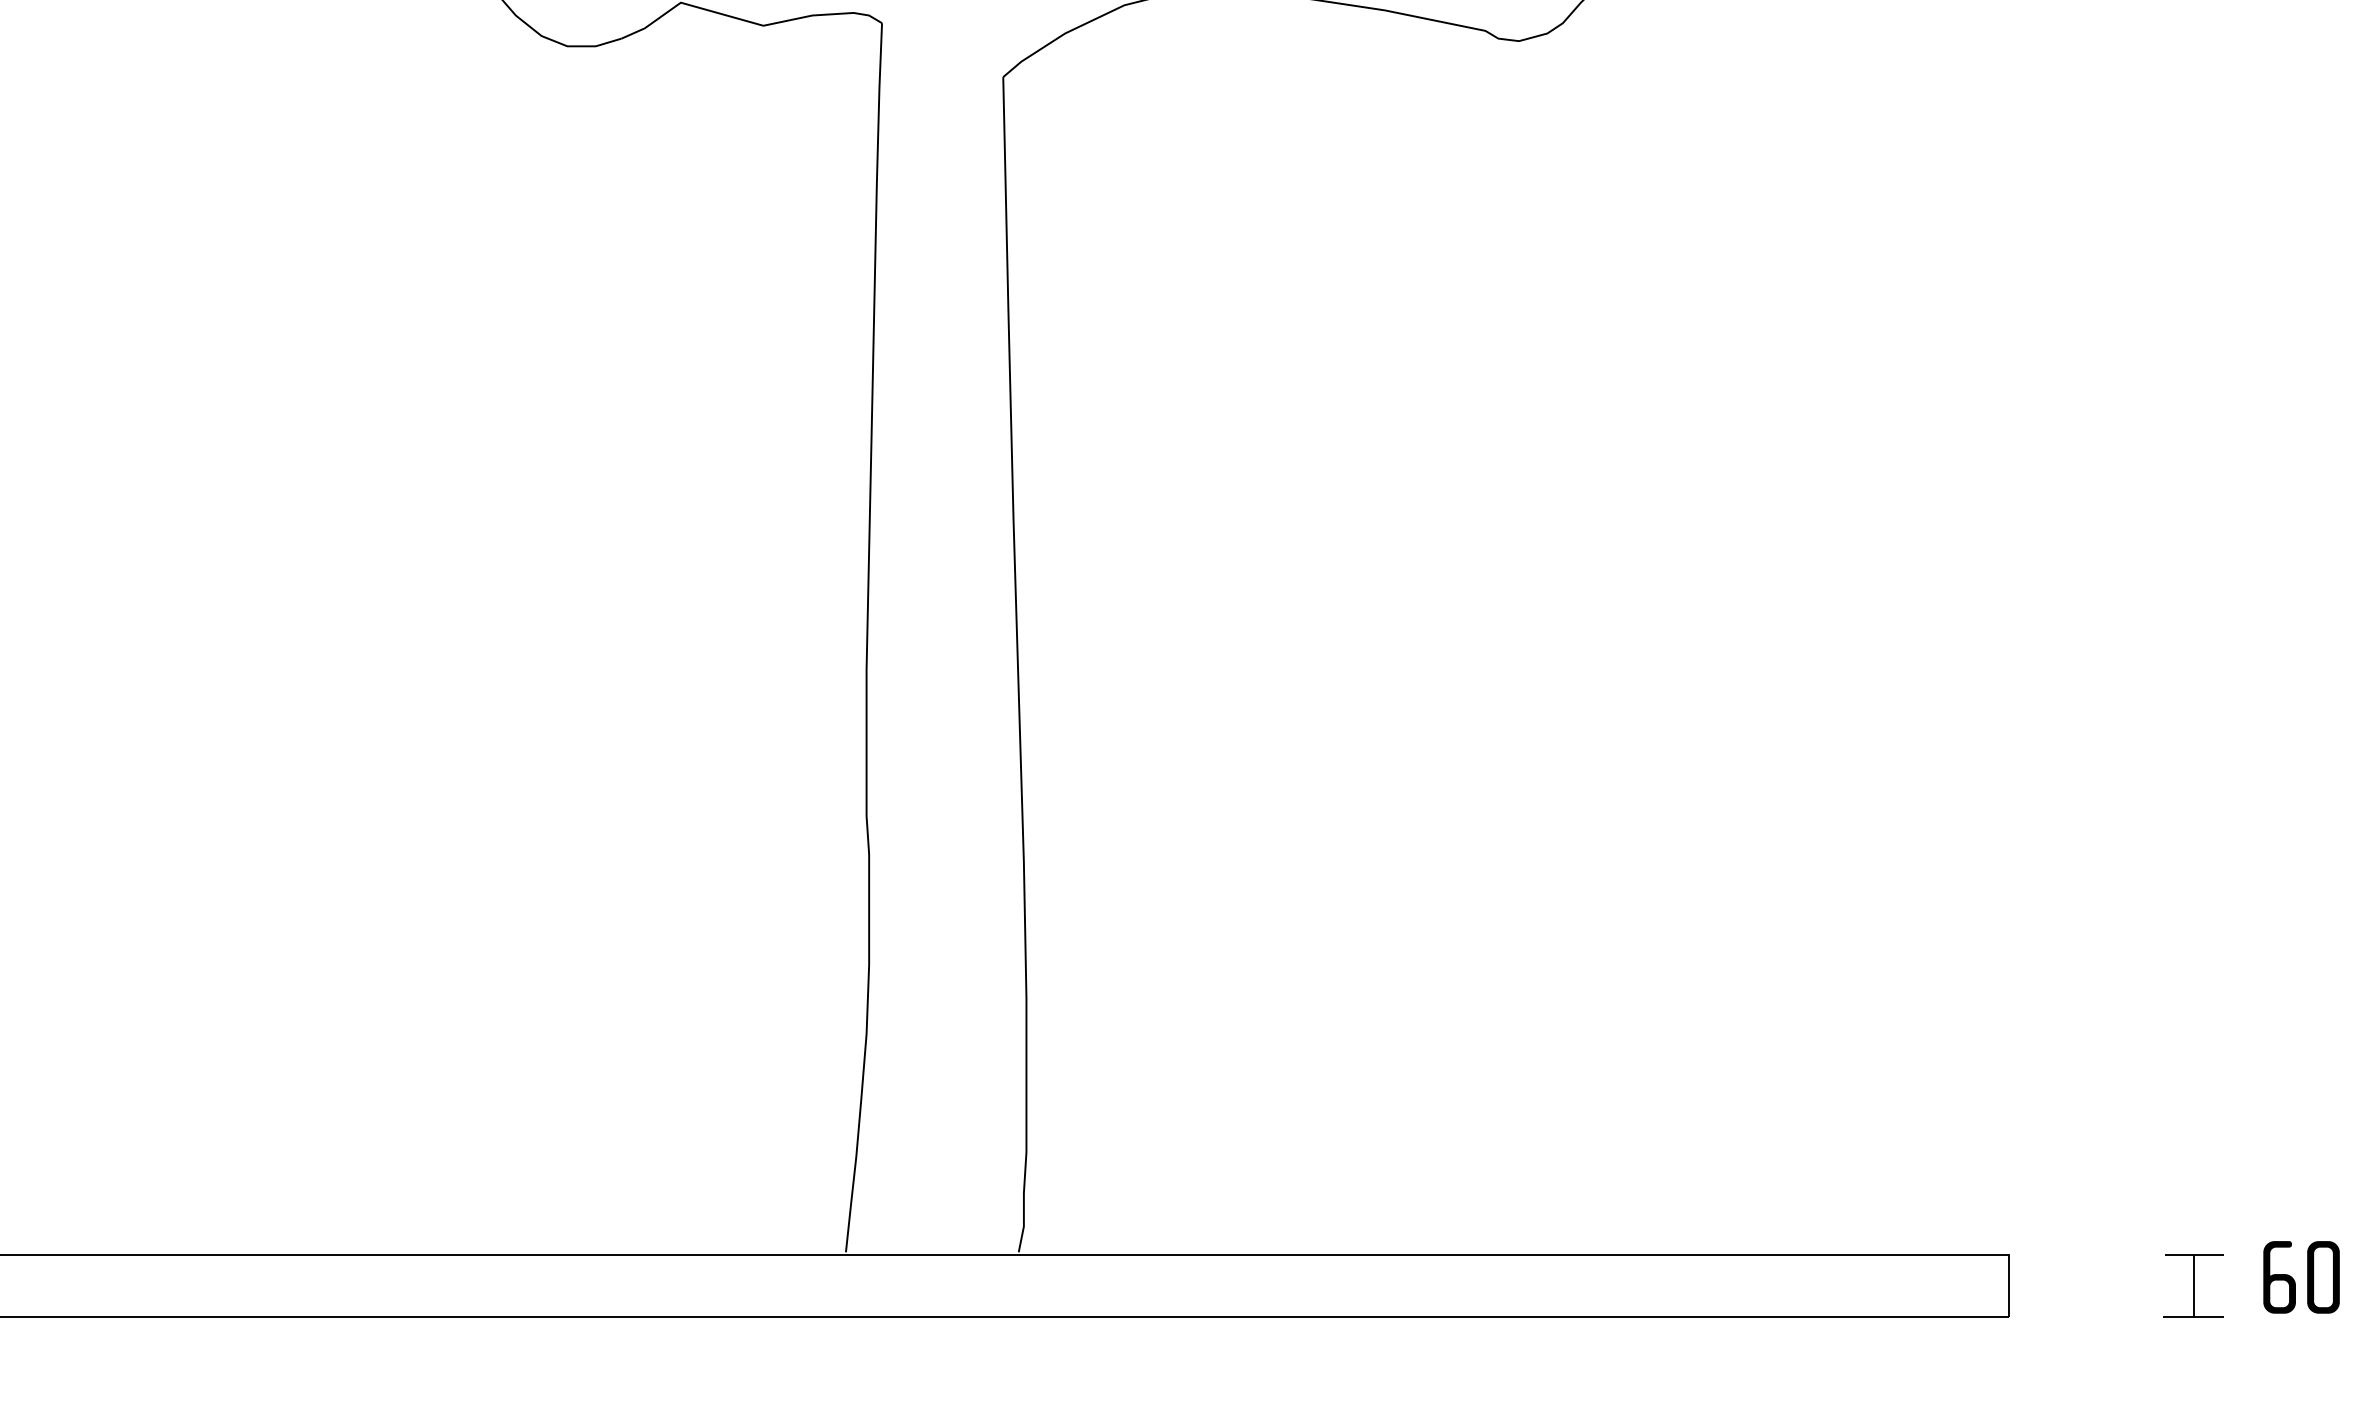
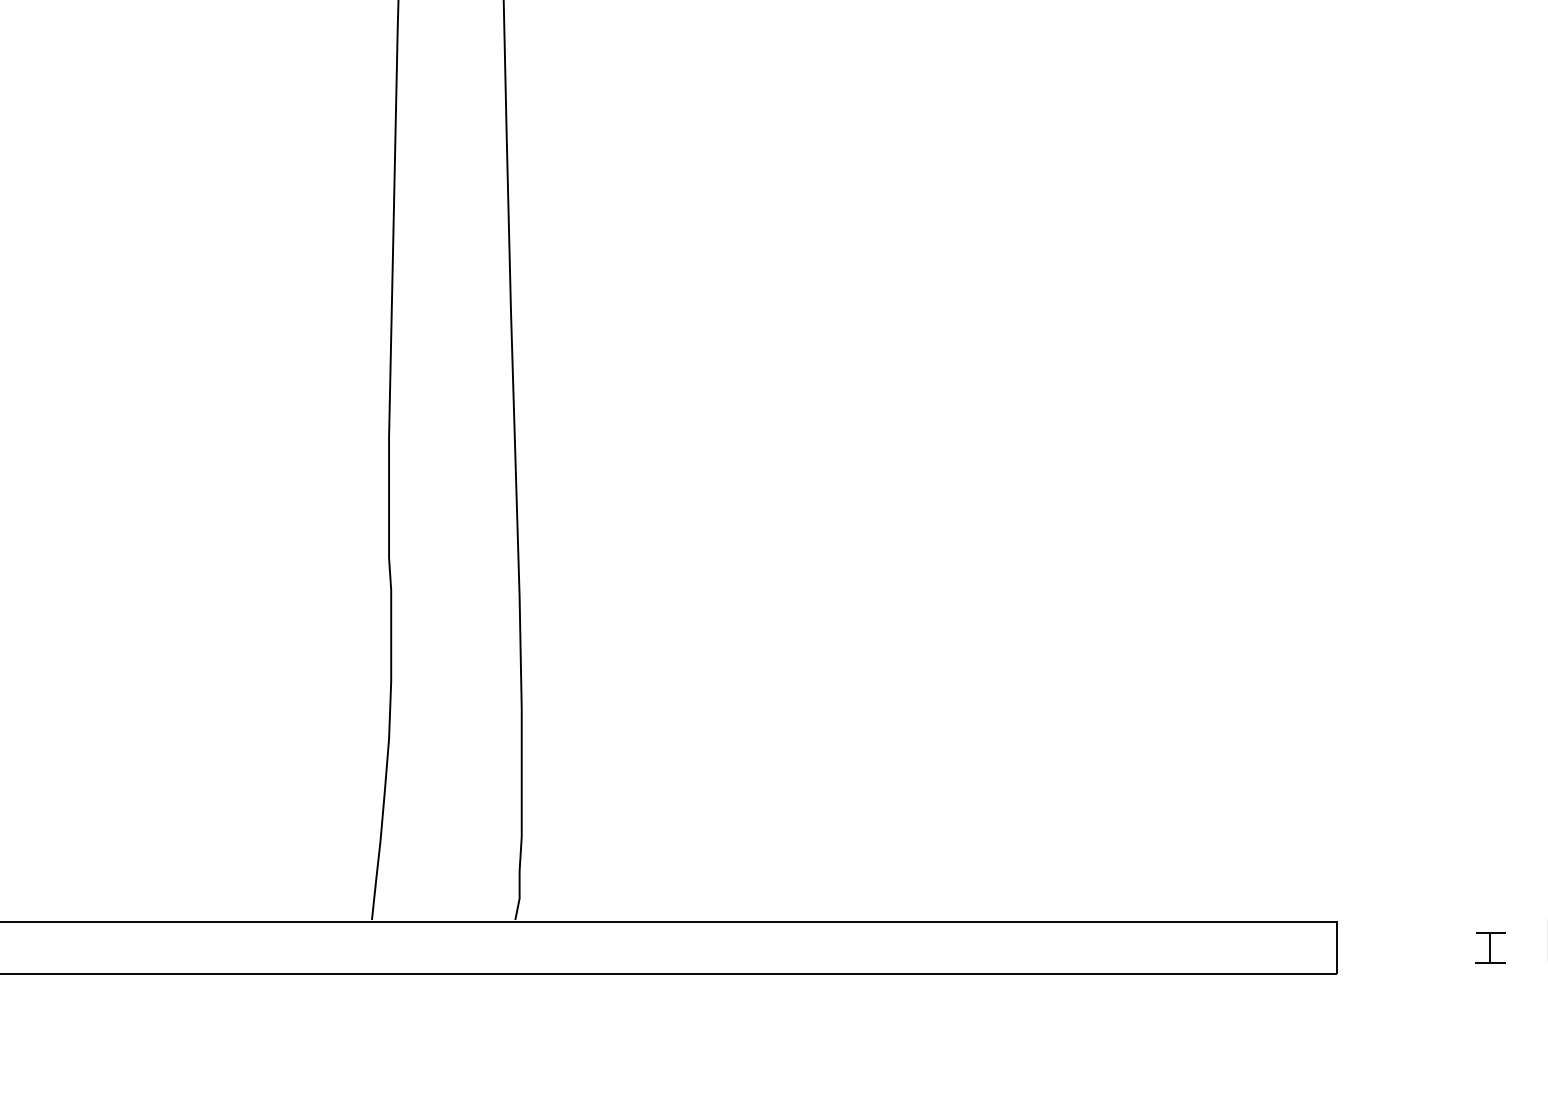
part: (2193, 1285) -> (1490, 947), size x0.6

